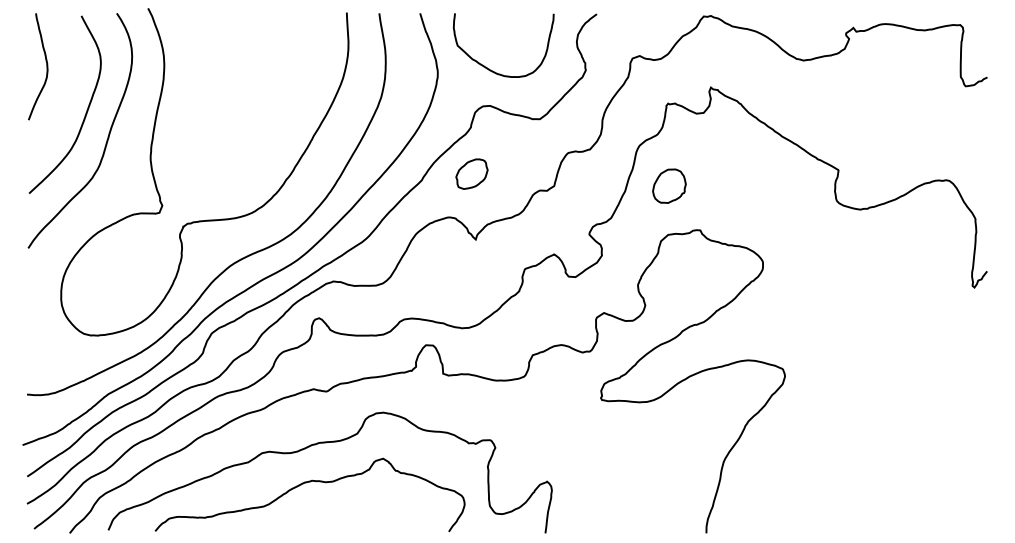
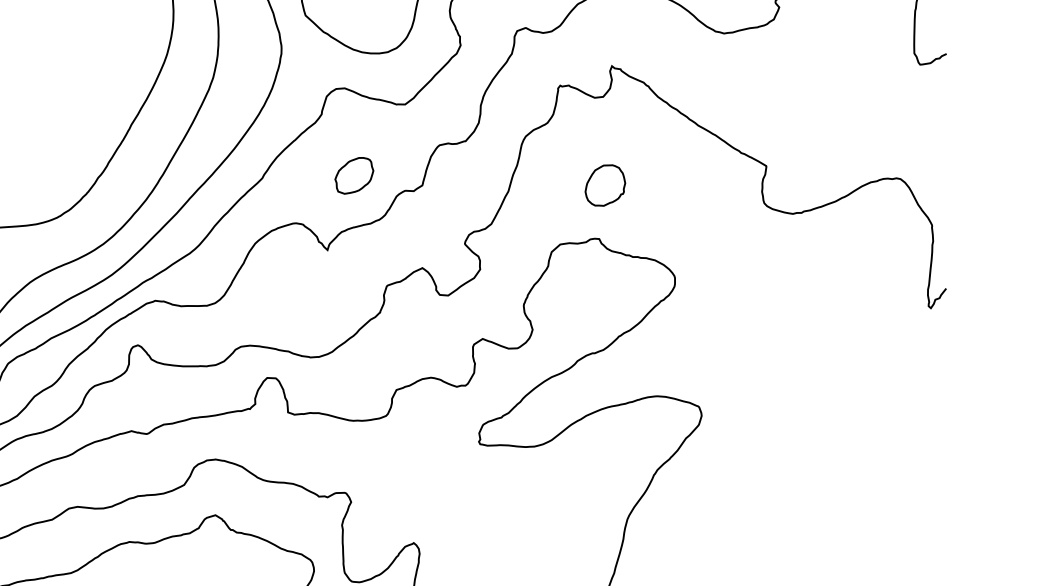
part: (471, 173) -> (353, 175), moved
part: (669, 185) -> (605, 184), moved

